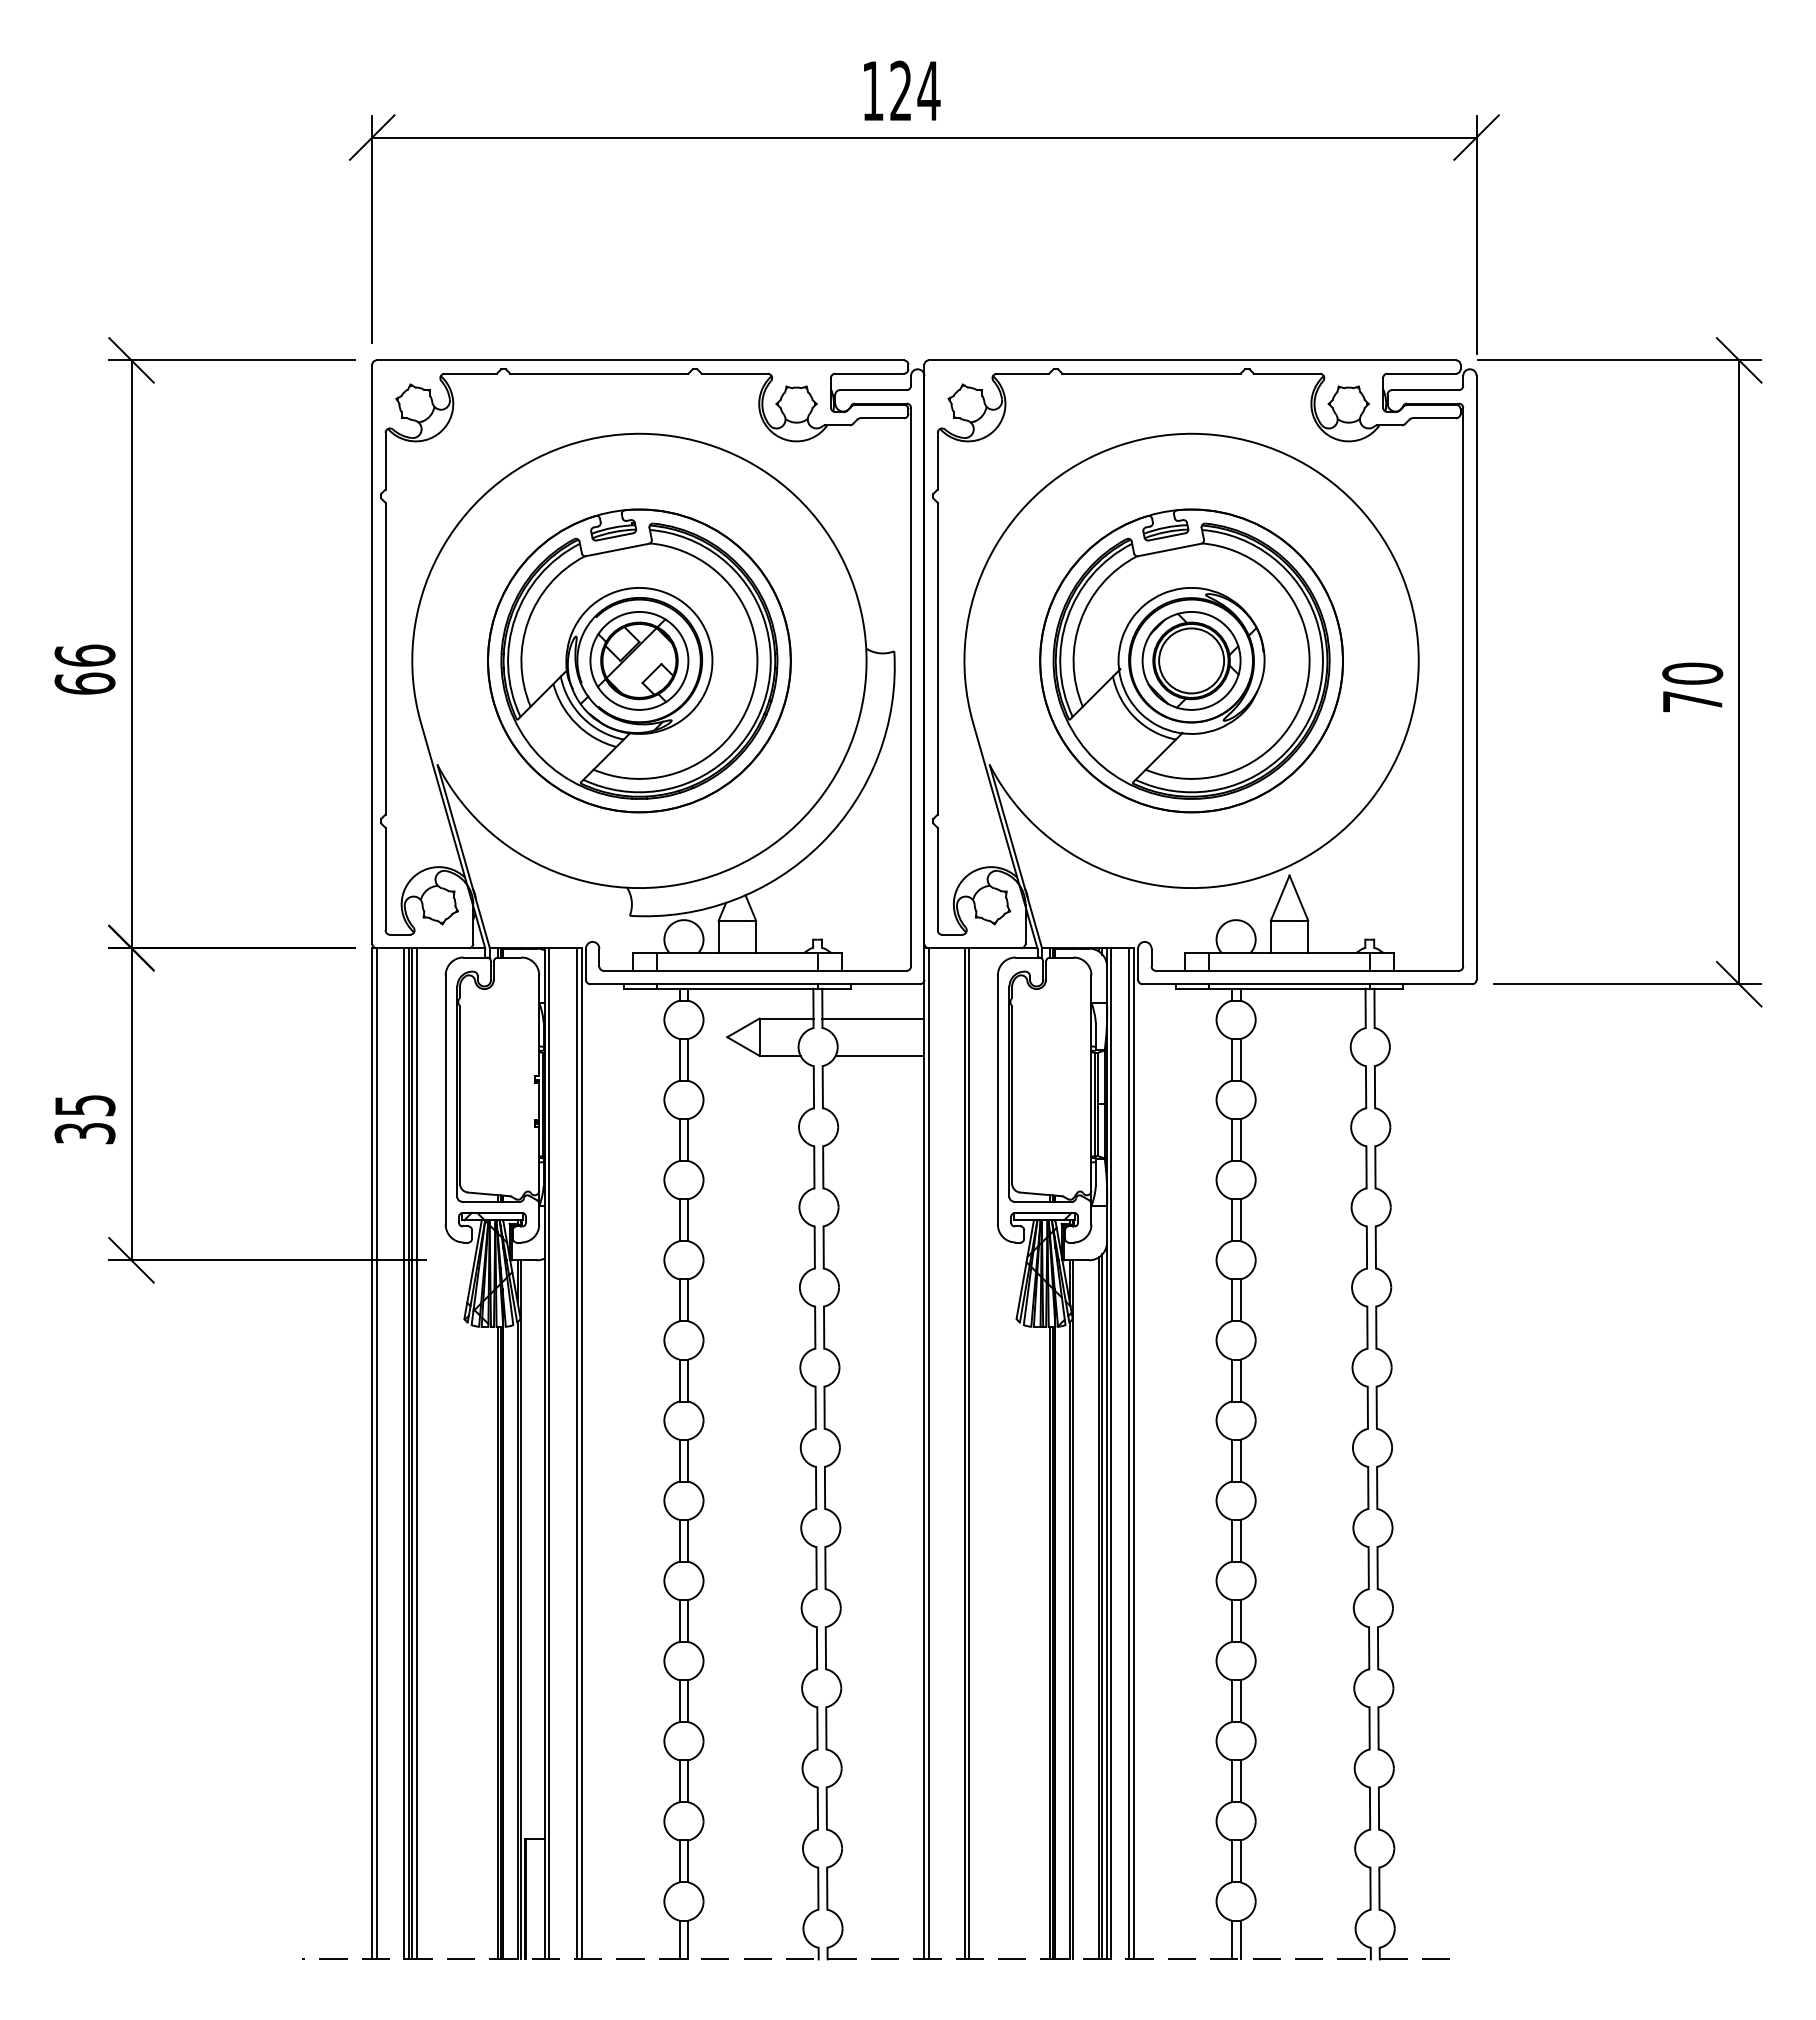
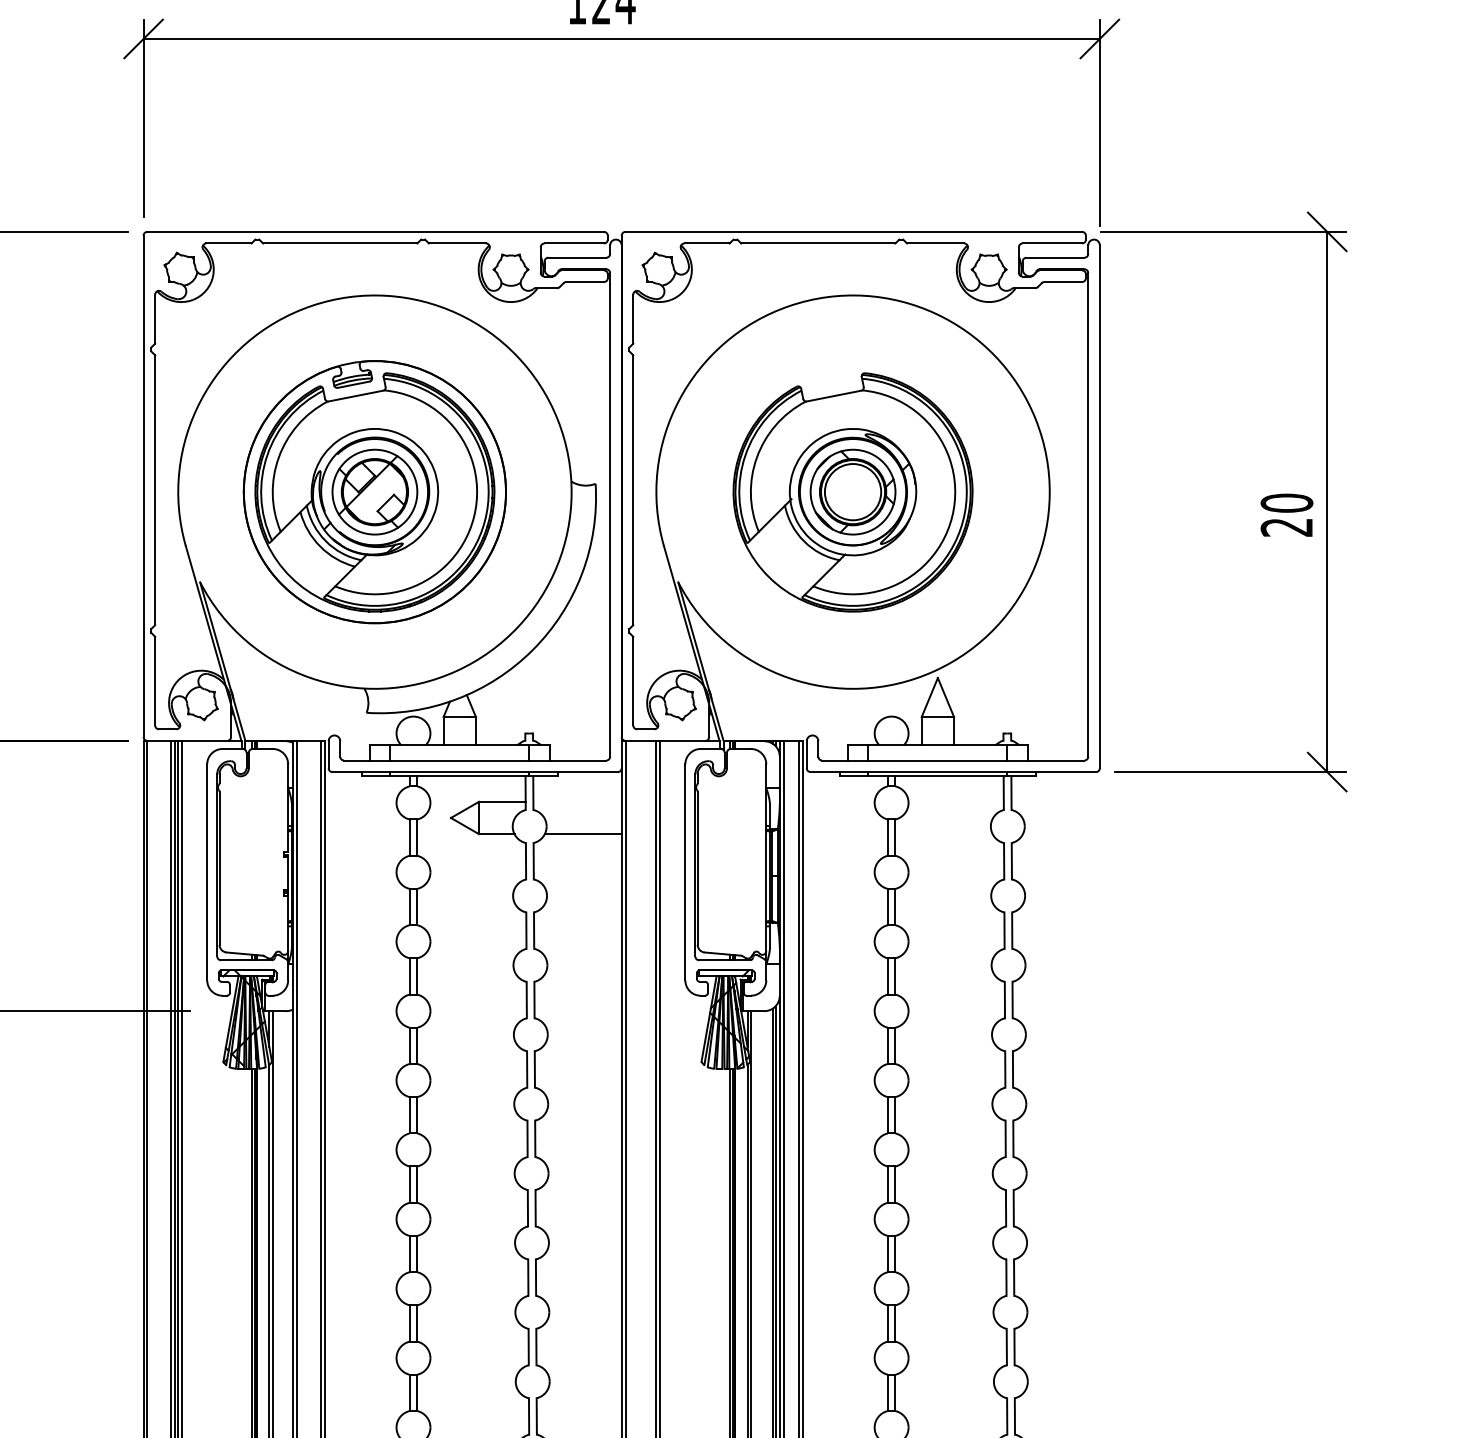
part: (1191, 660) -> (852, 491), removed
text: (1692, 701) -> (1286, 527), 70 -> 20
line: (873, 1018) -> (577, 801), removed

